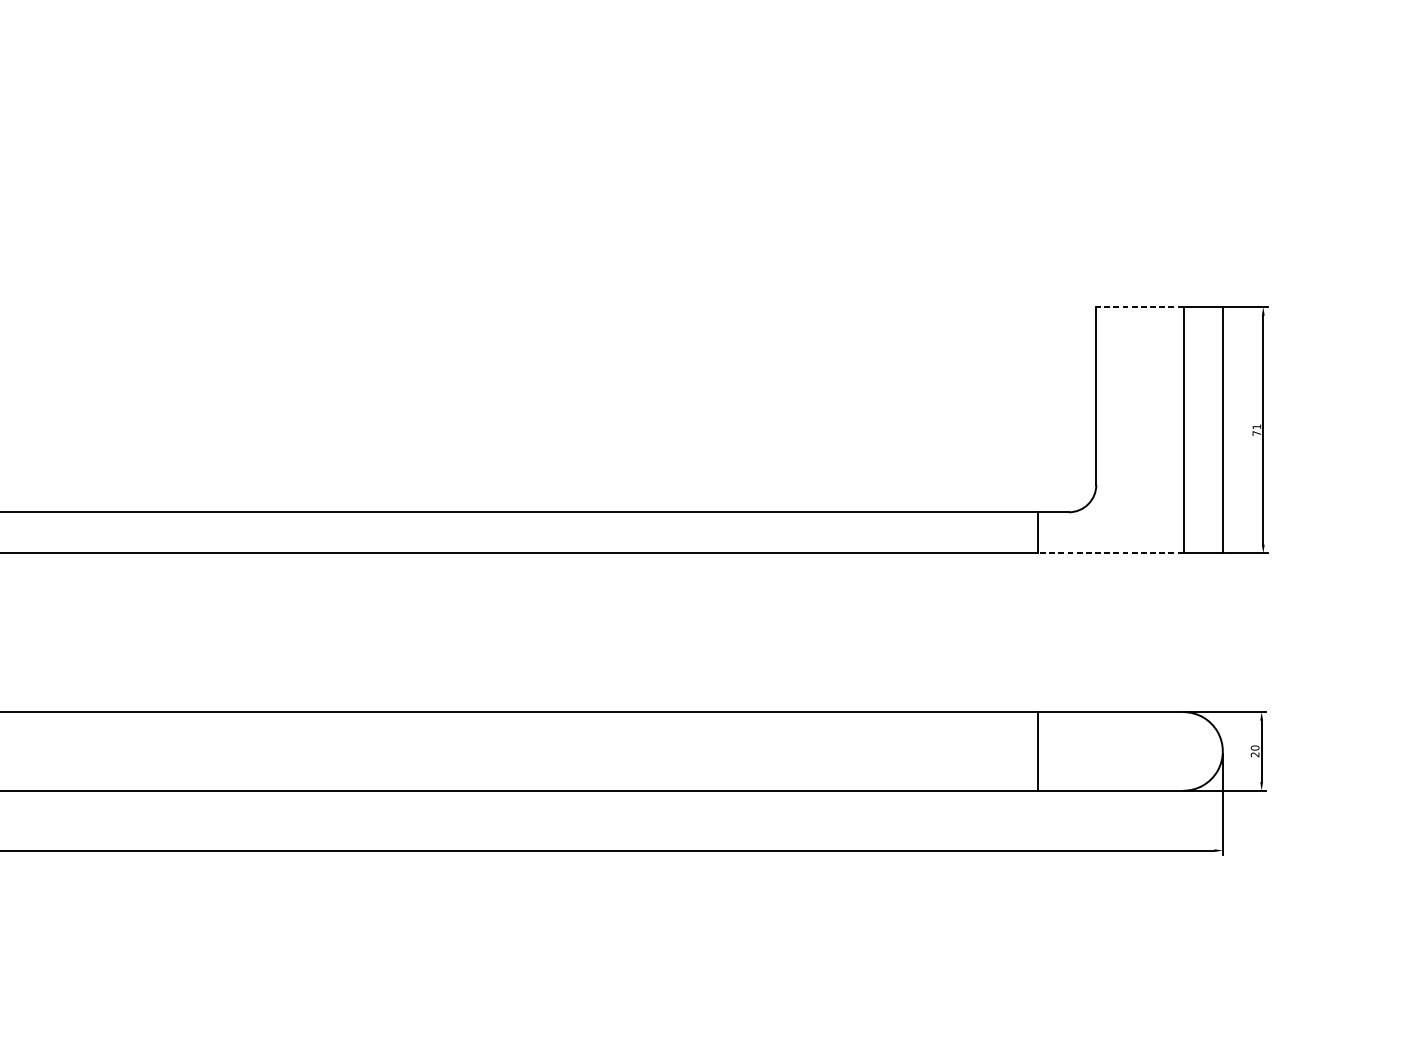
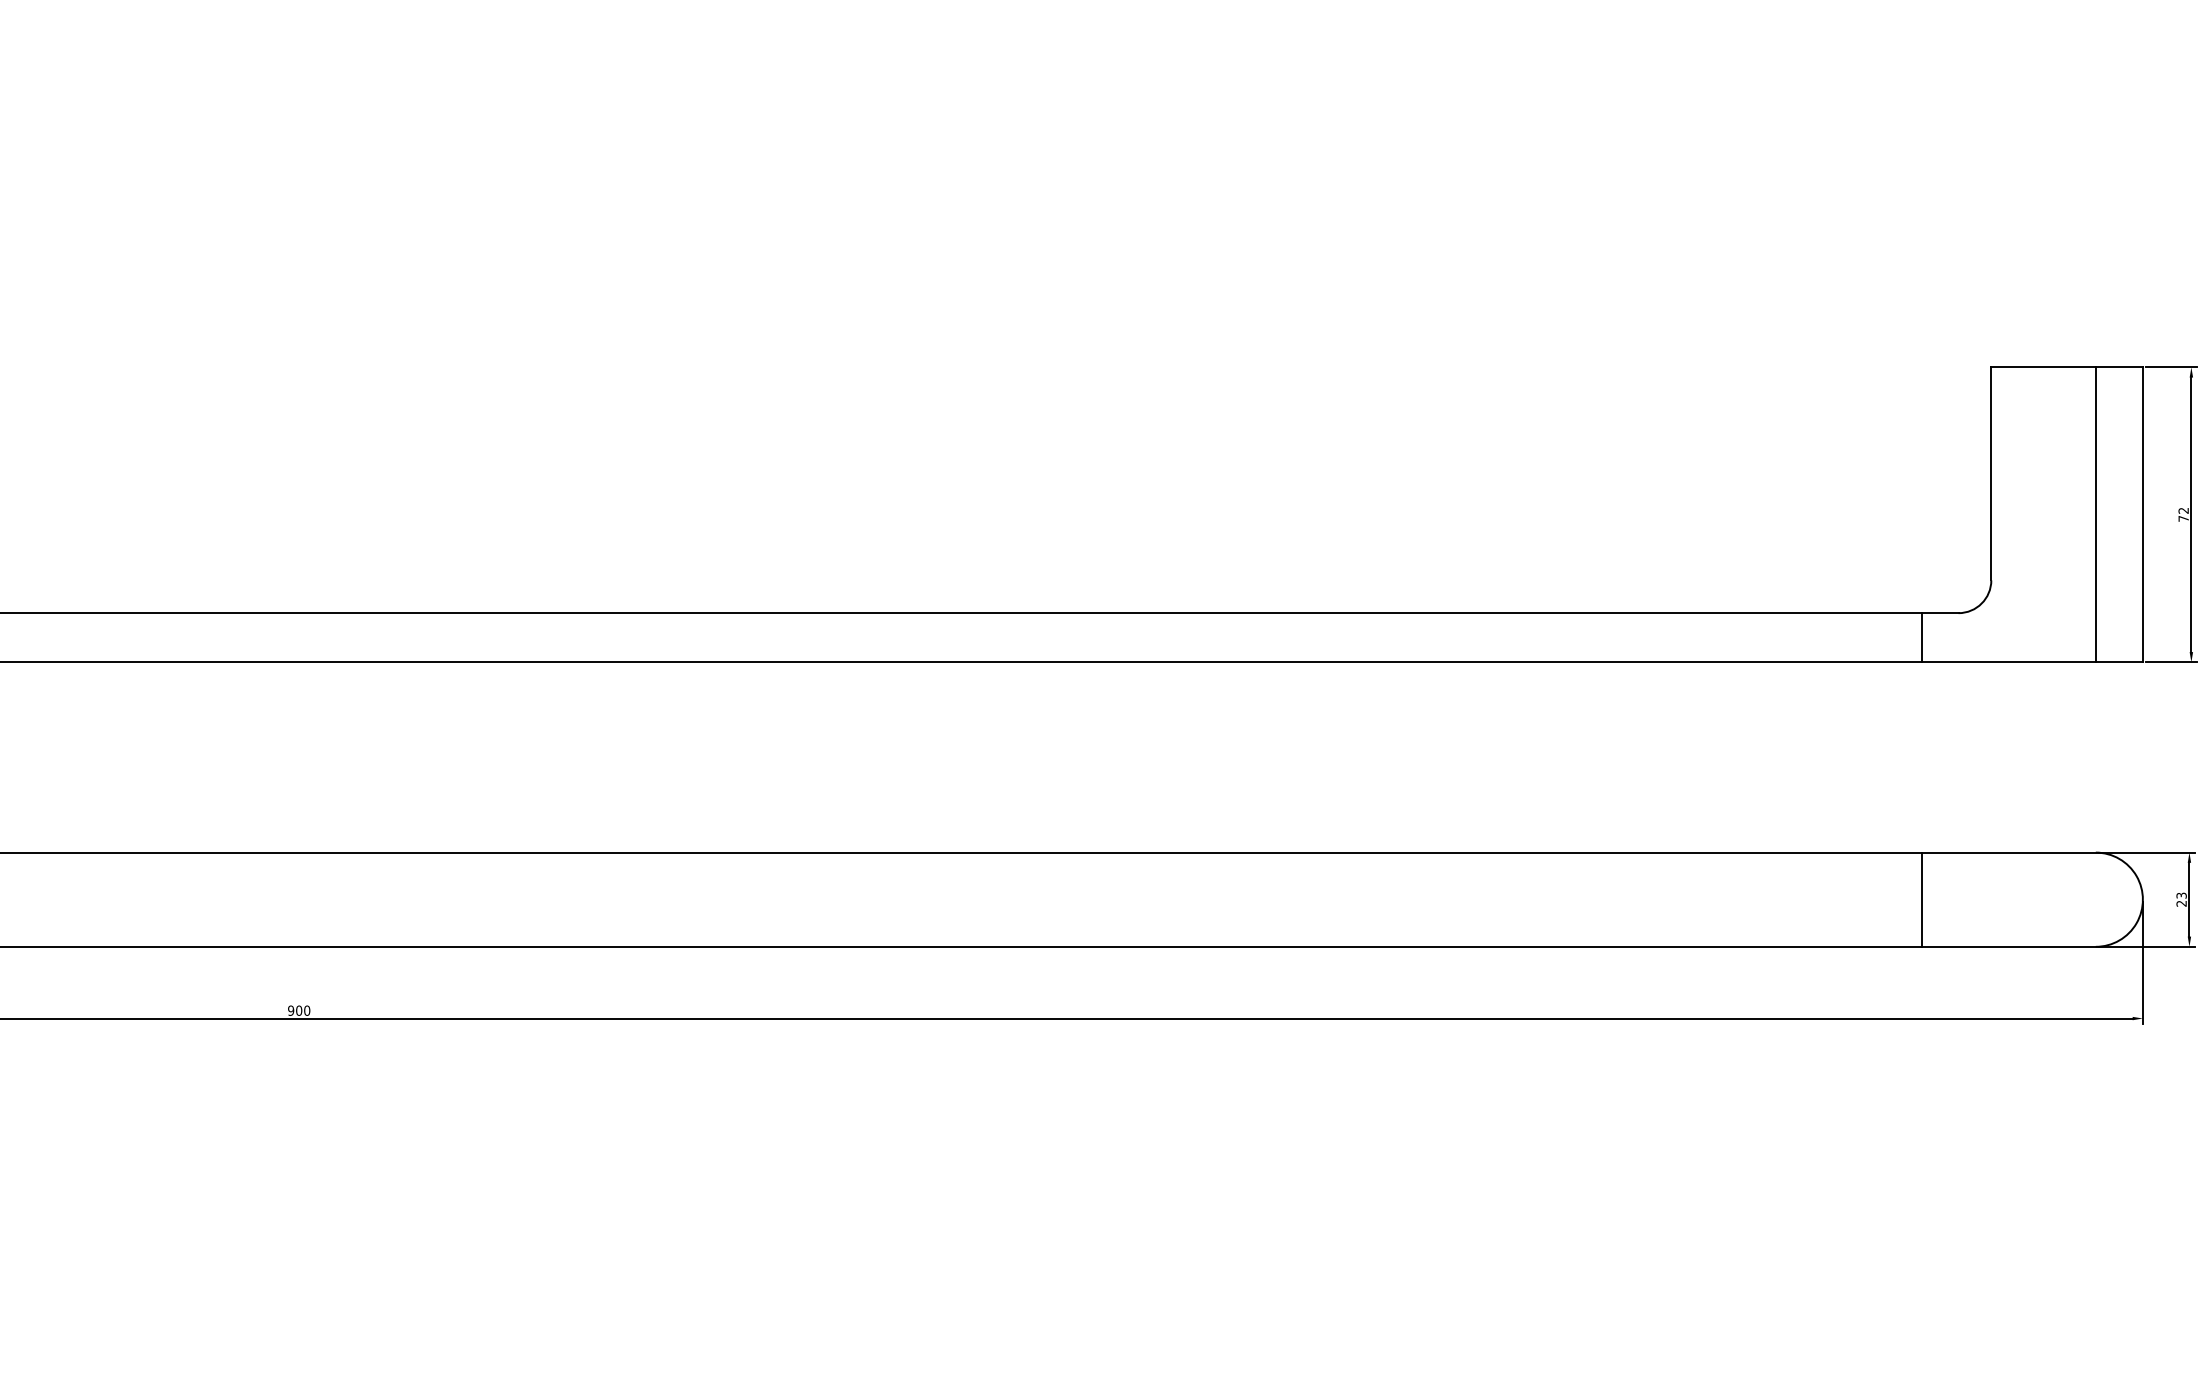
line: (1139, 307) -> (2043, 367), dashed -> solid
text: (1256, 426) -> (2183, 510), 71 -> 72
line: (1110, 553) -> (2008, 662), dashed -> solid
text: (1255, 747) -> (2181, 895), 20 -> 23

